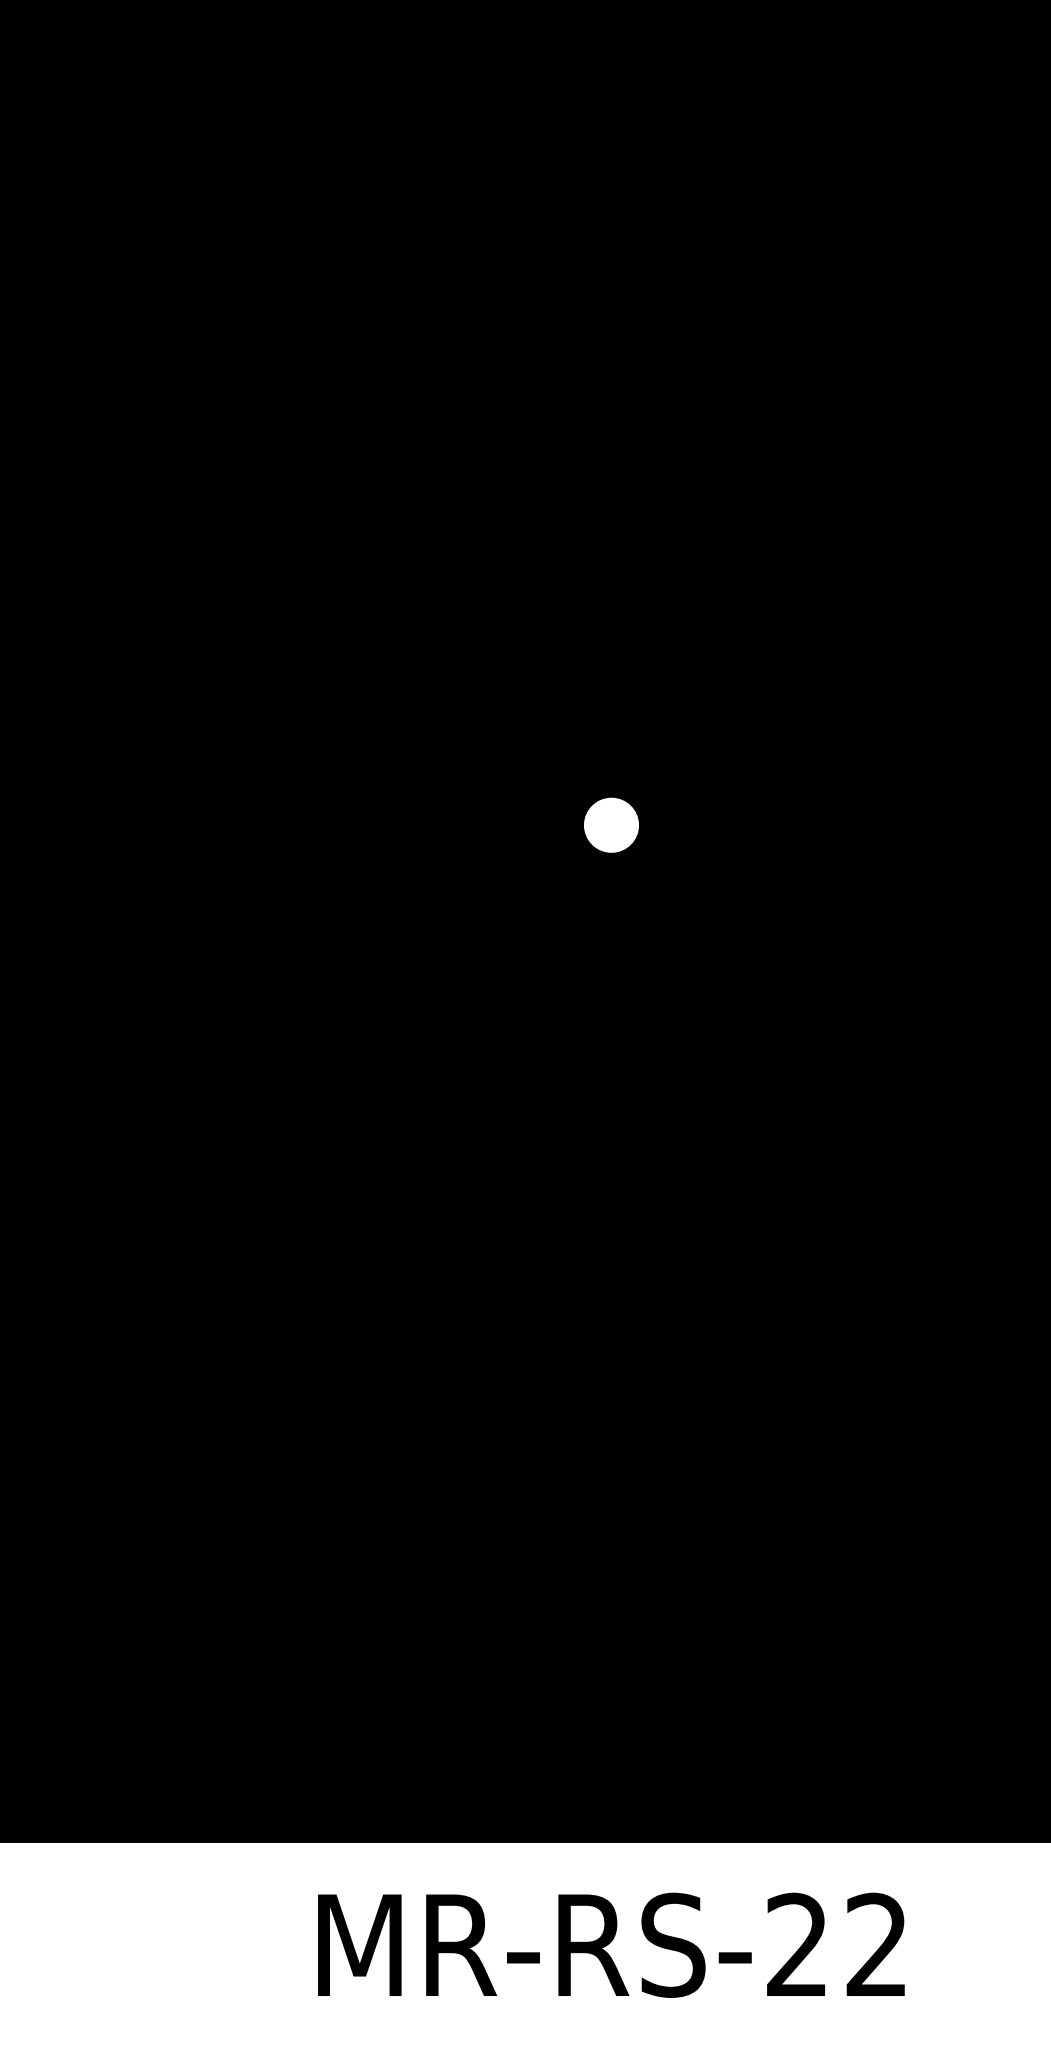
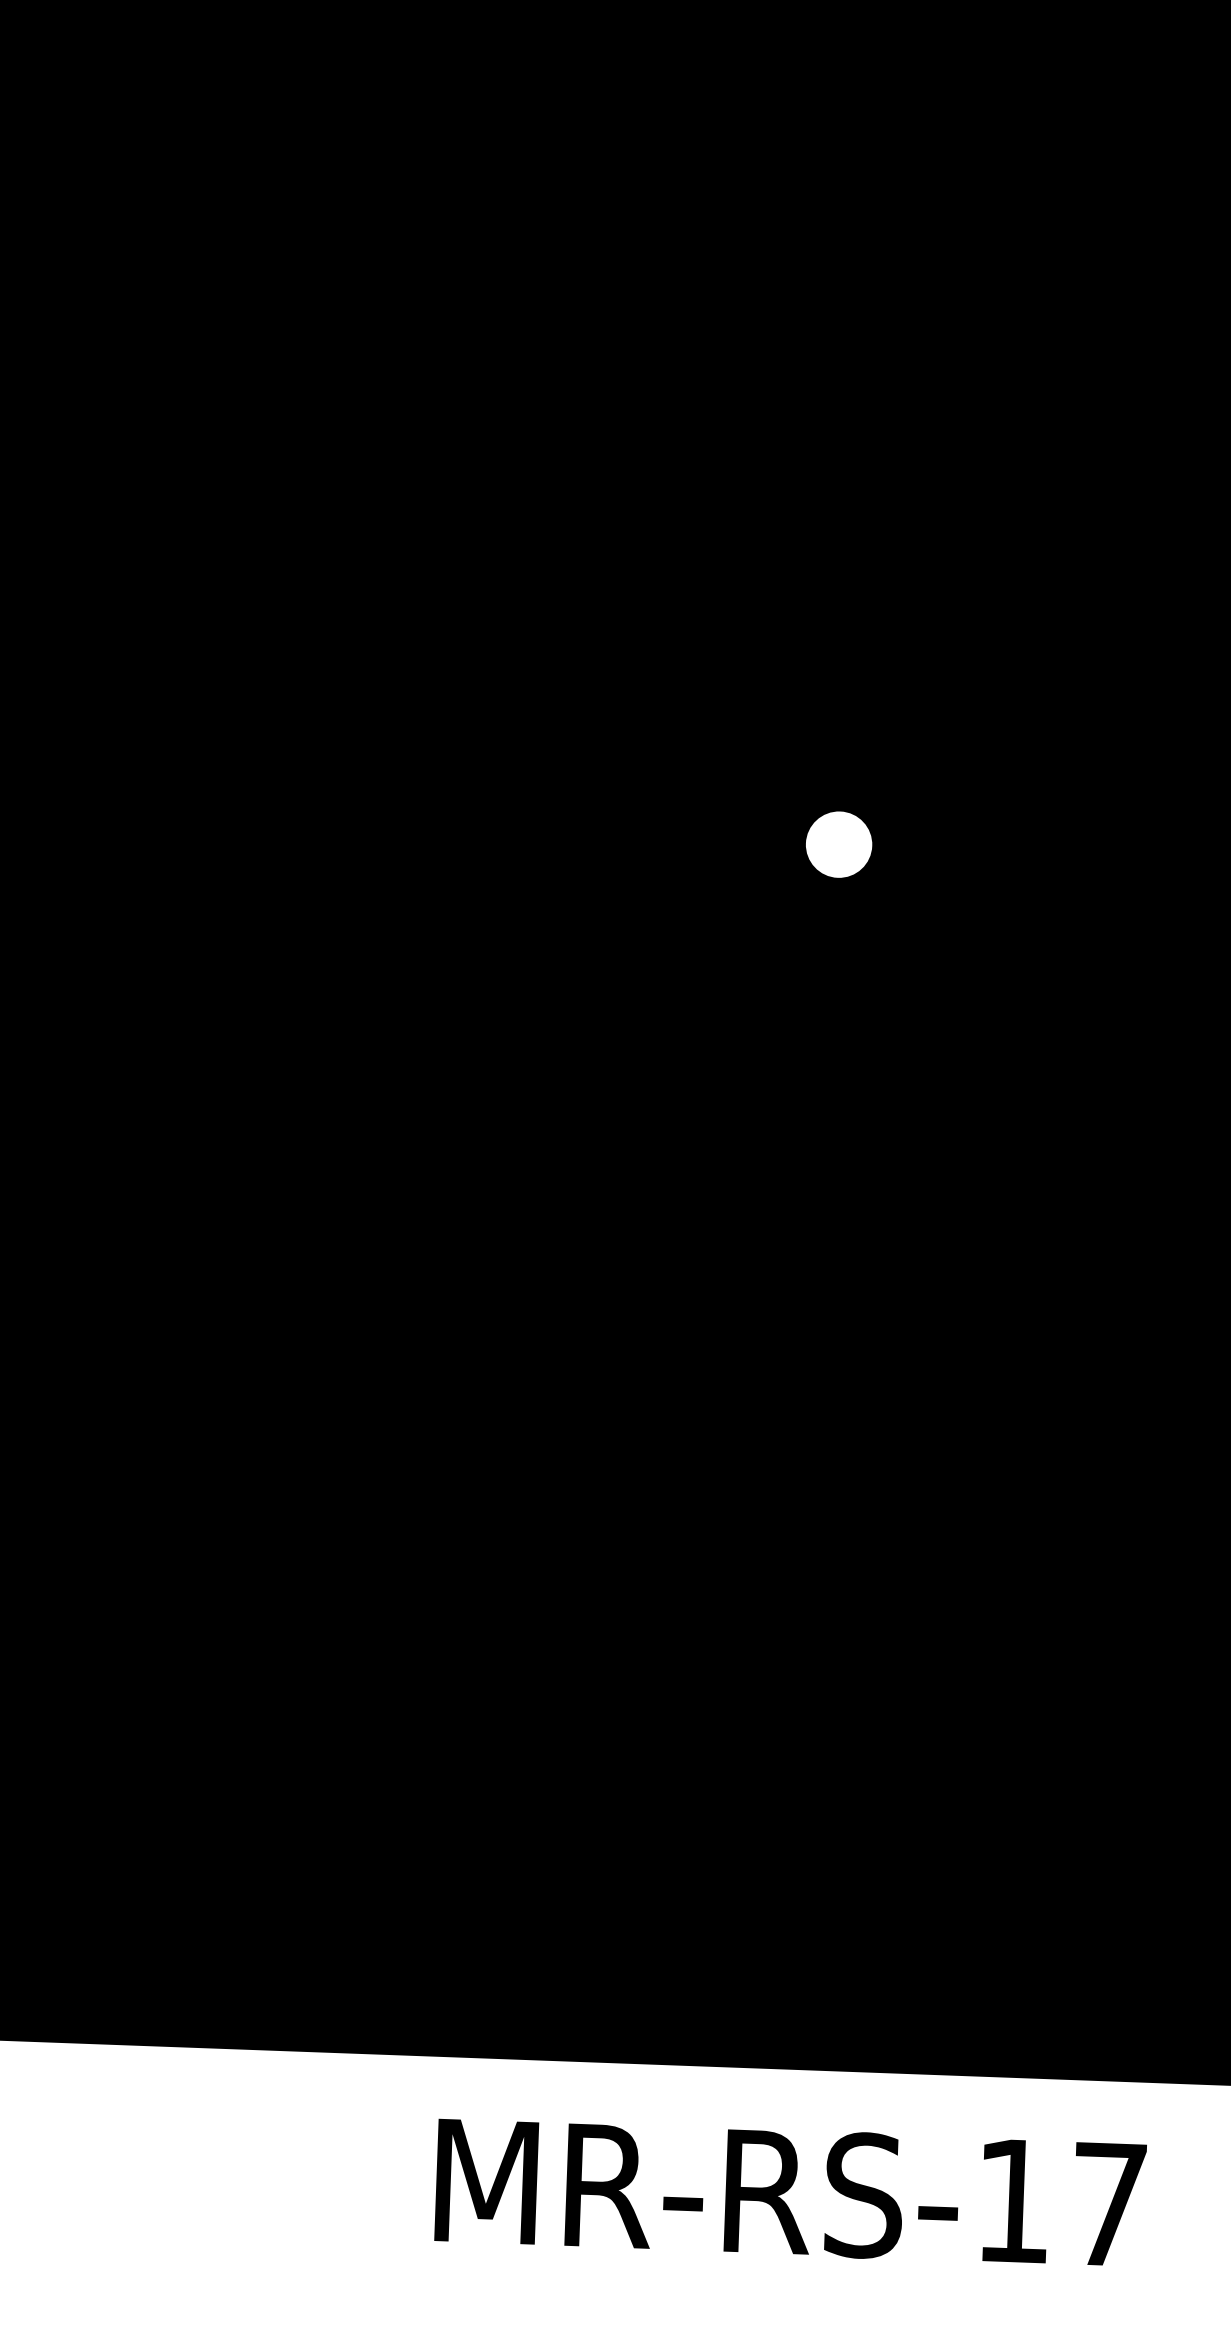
text: (836, 1943) -> (1060, 2200), MR-RS-22 -> MR-RS-17

